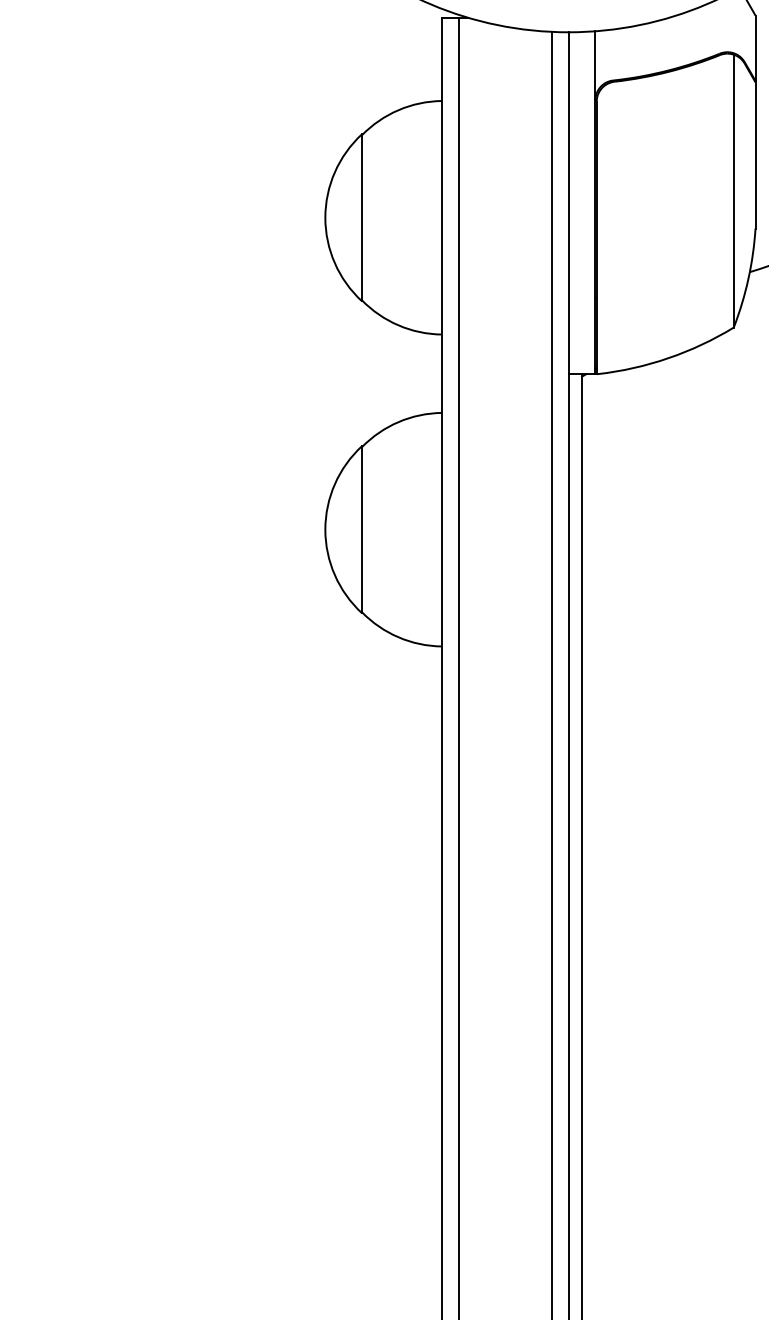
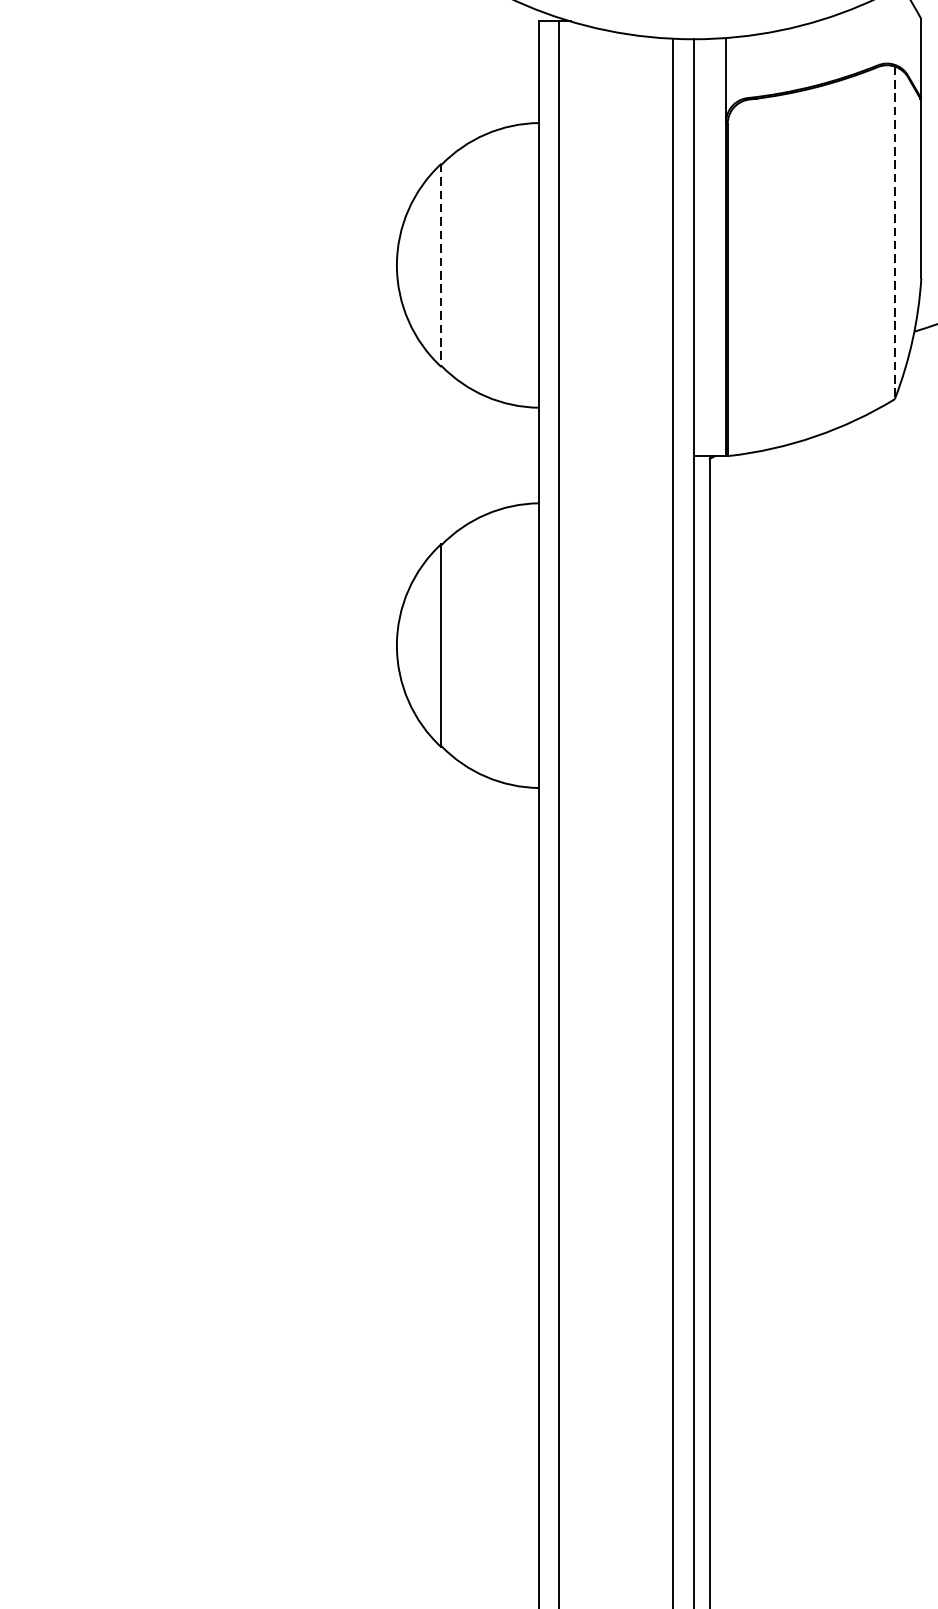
line: (733, 191) -> (894, 233), solid -> dashed
line: (361, 218) -> (440, 266), solid -> dashed

